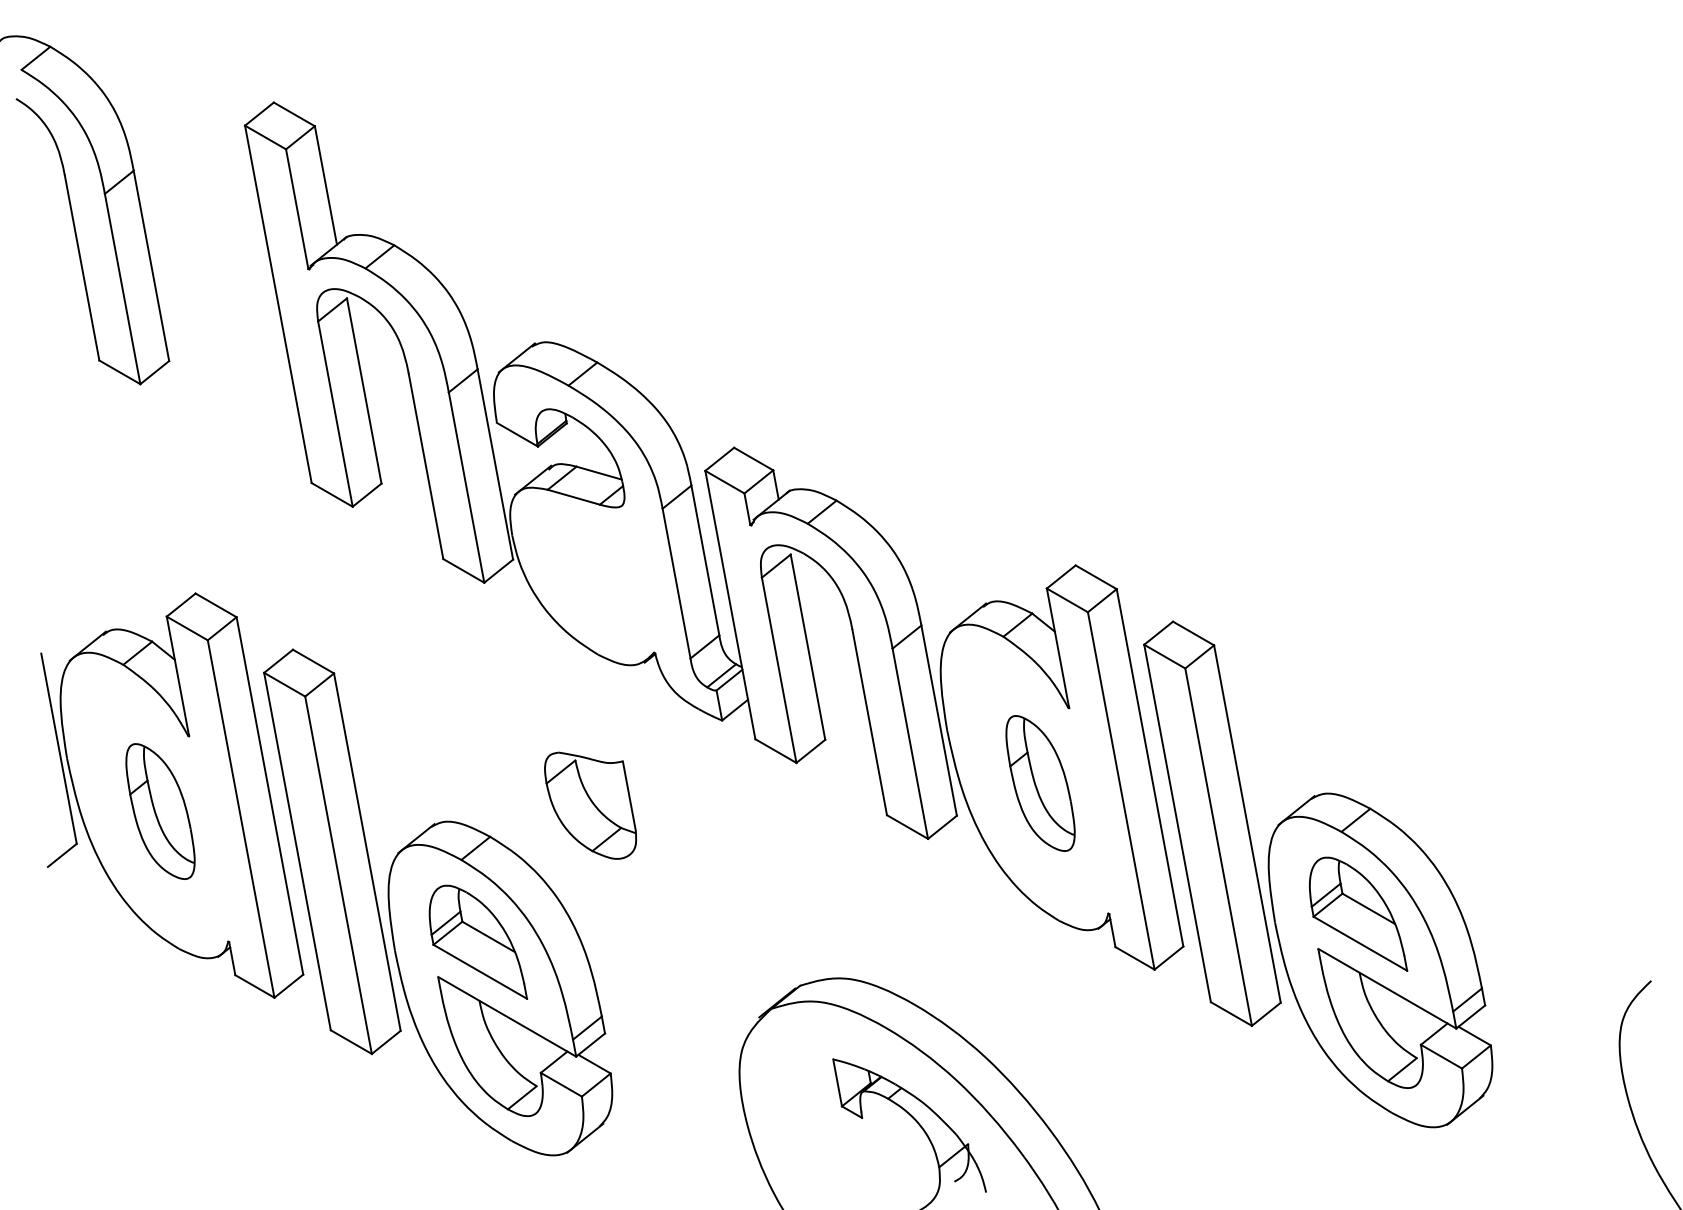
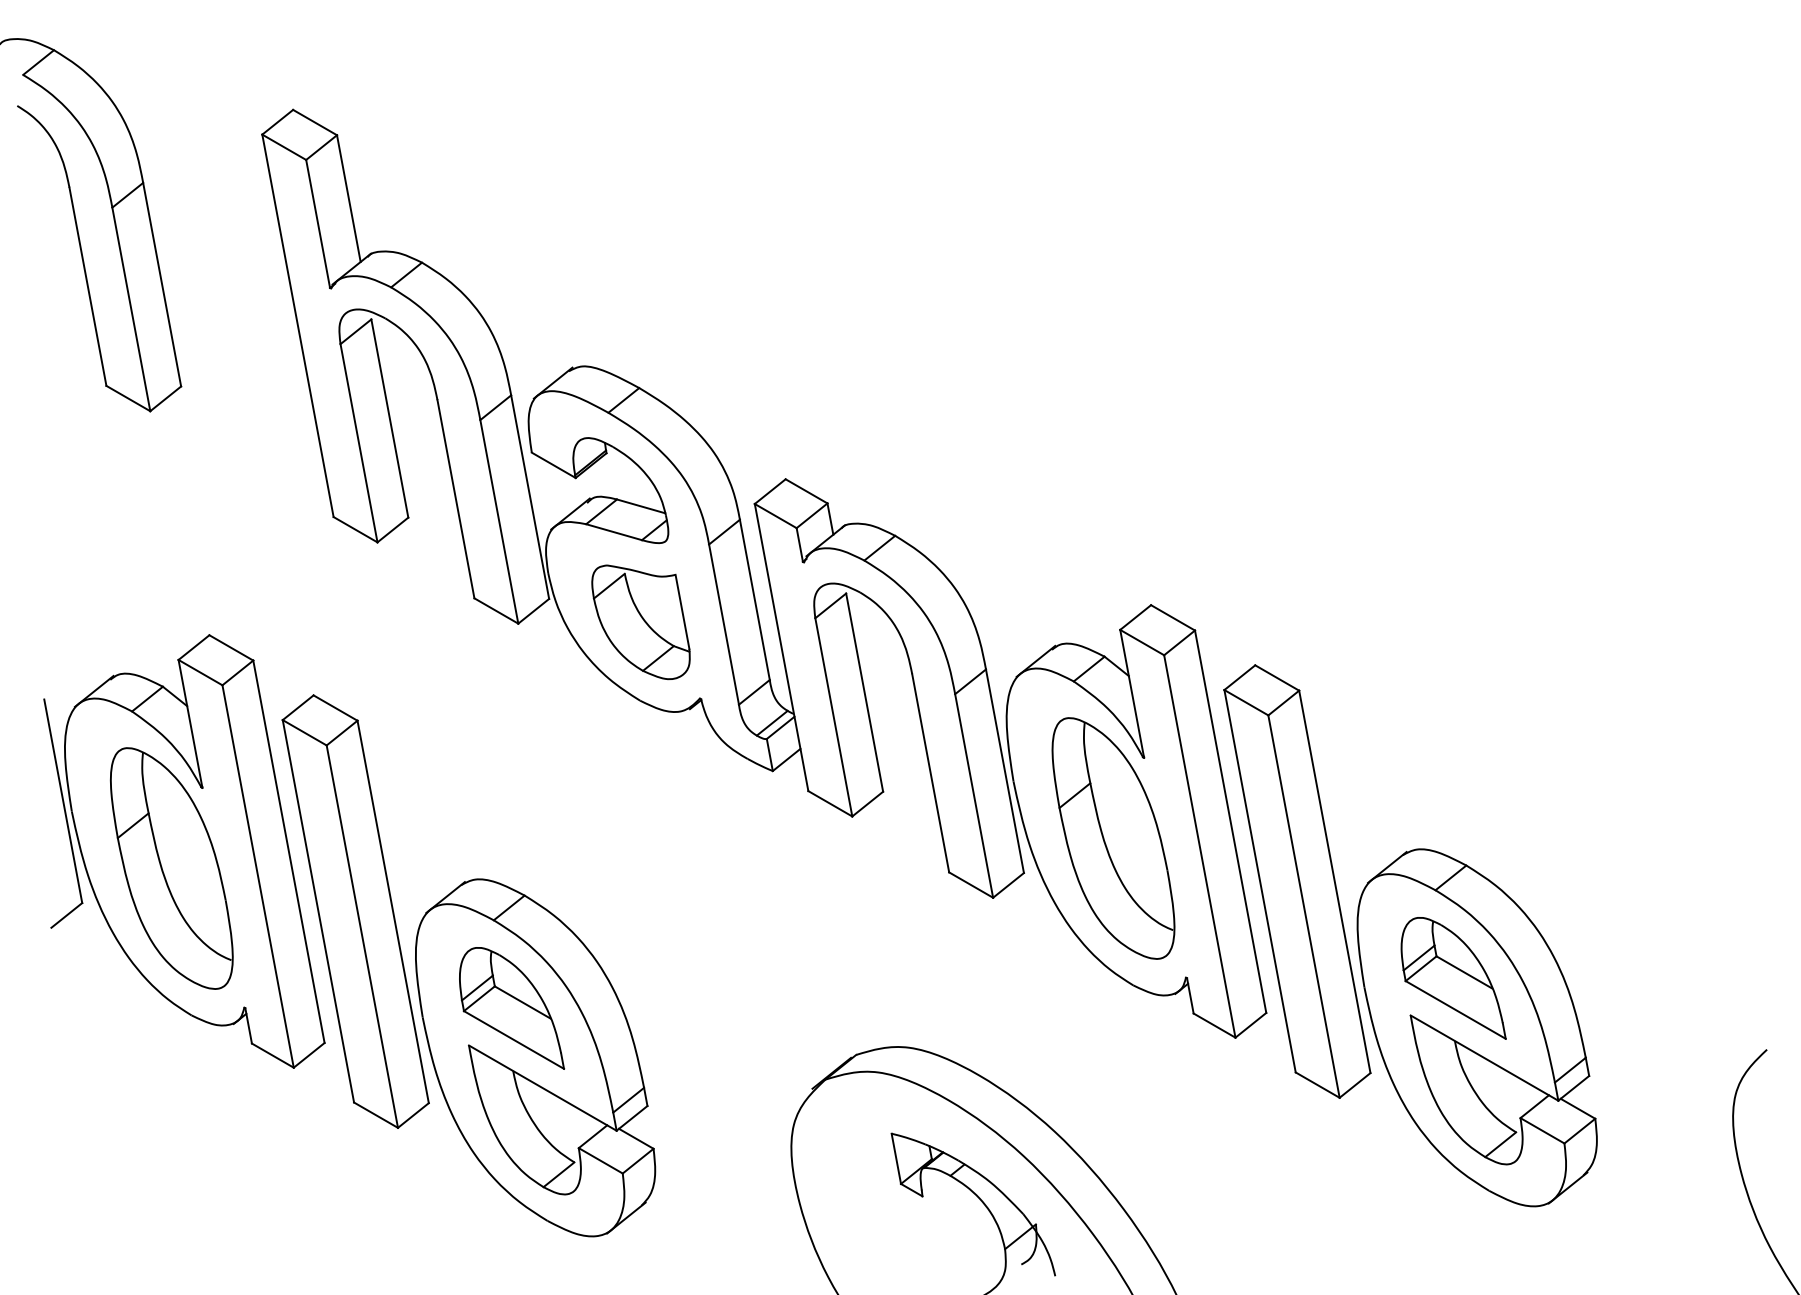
part: (1040, 783) -> (1113, 838), size x1.67
part: (590, 805) -> (640, 622), moved
part: (160, 811) -> (171, 868), size x1.67

